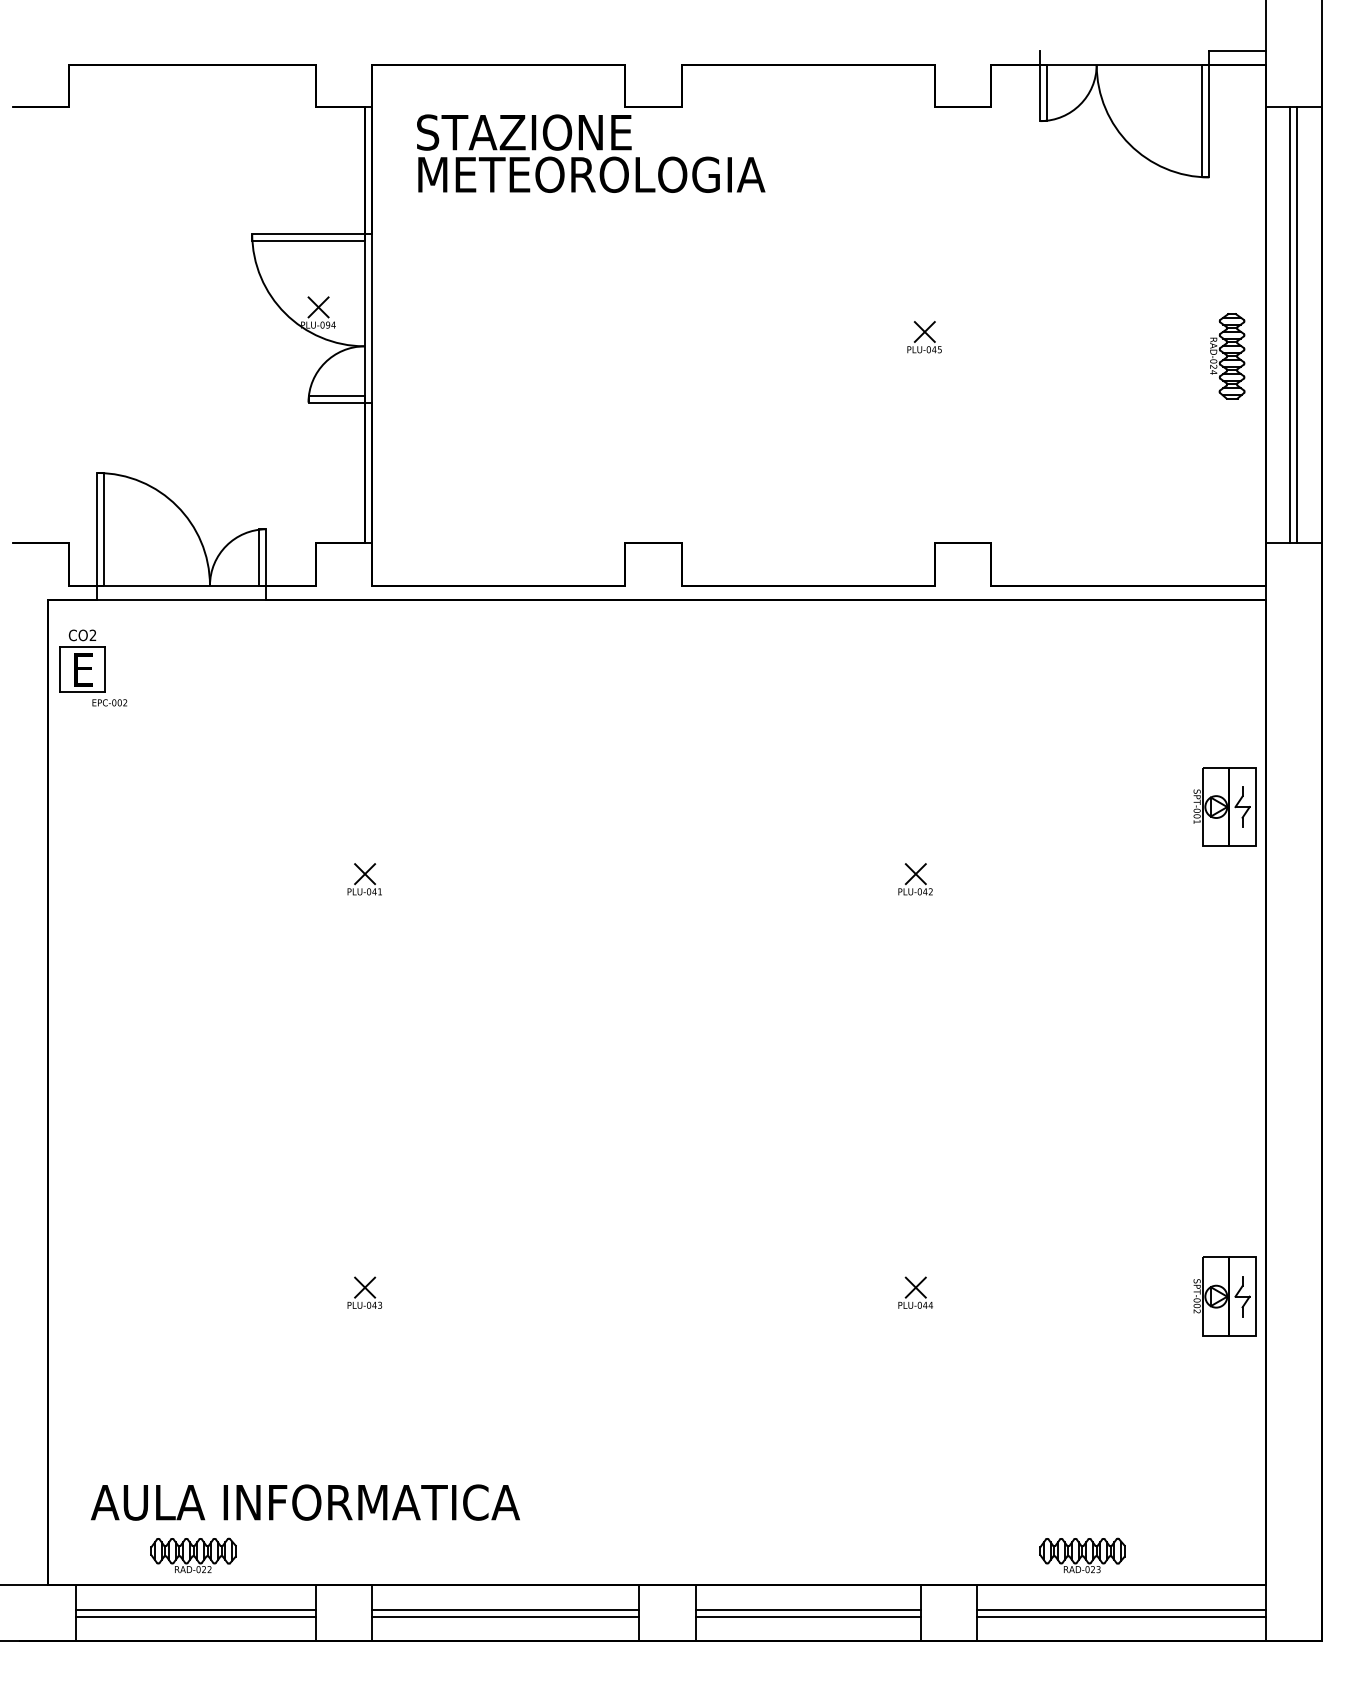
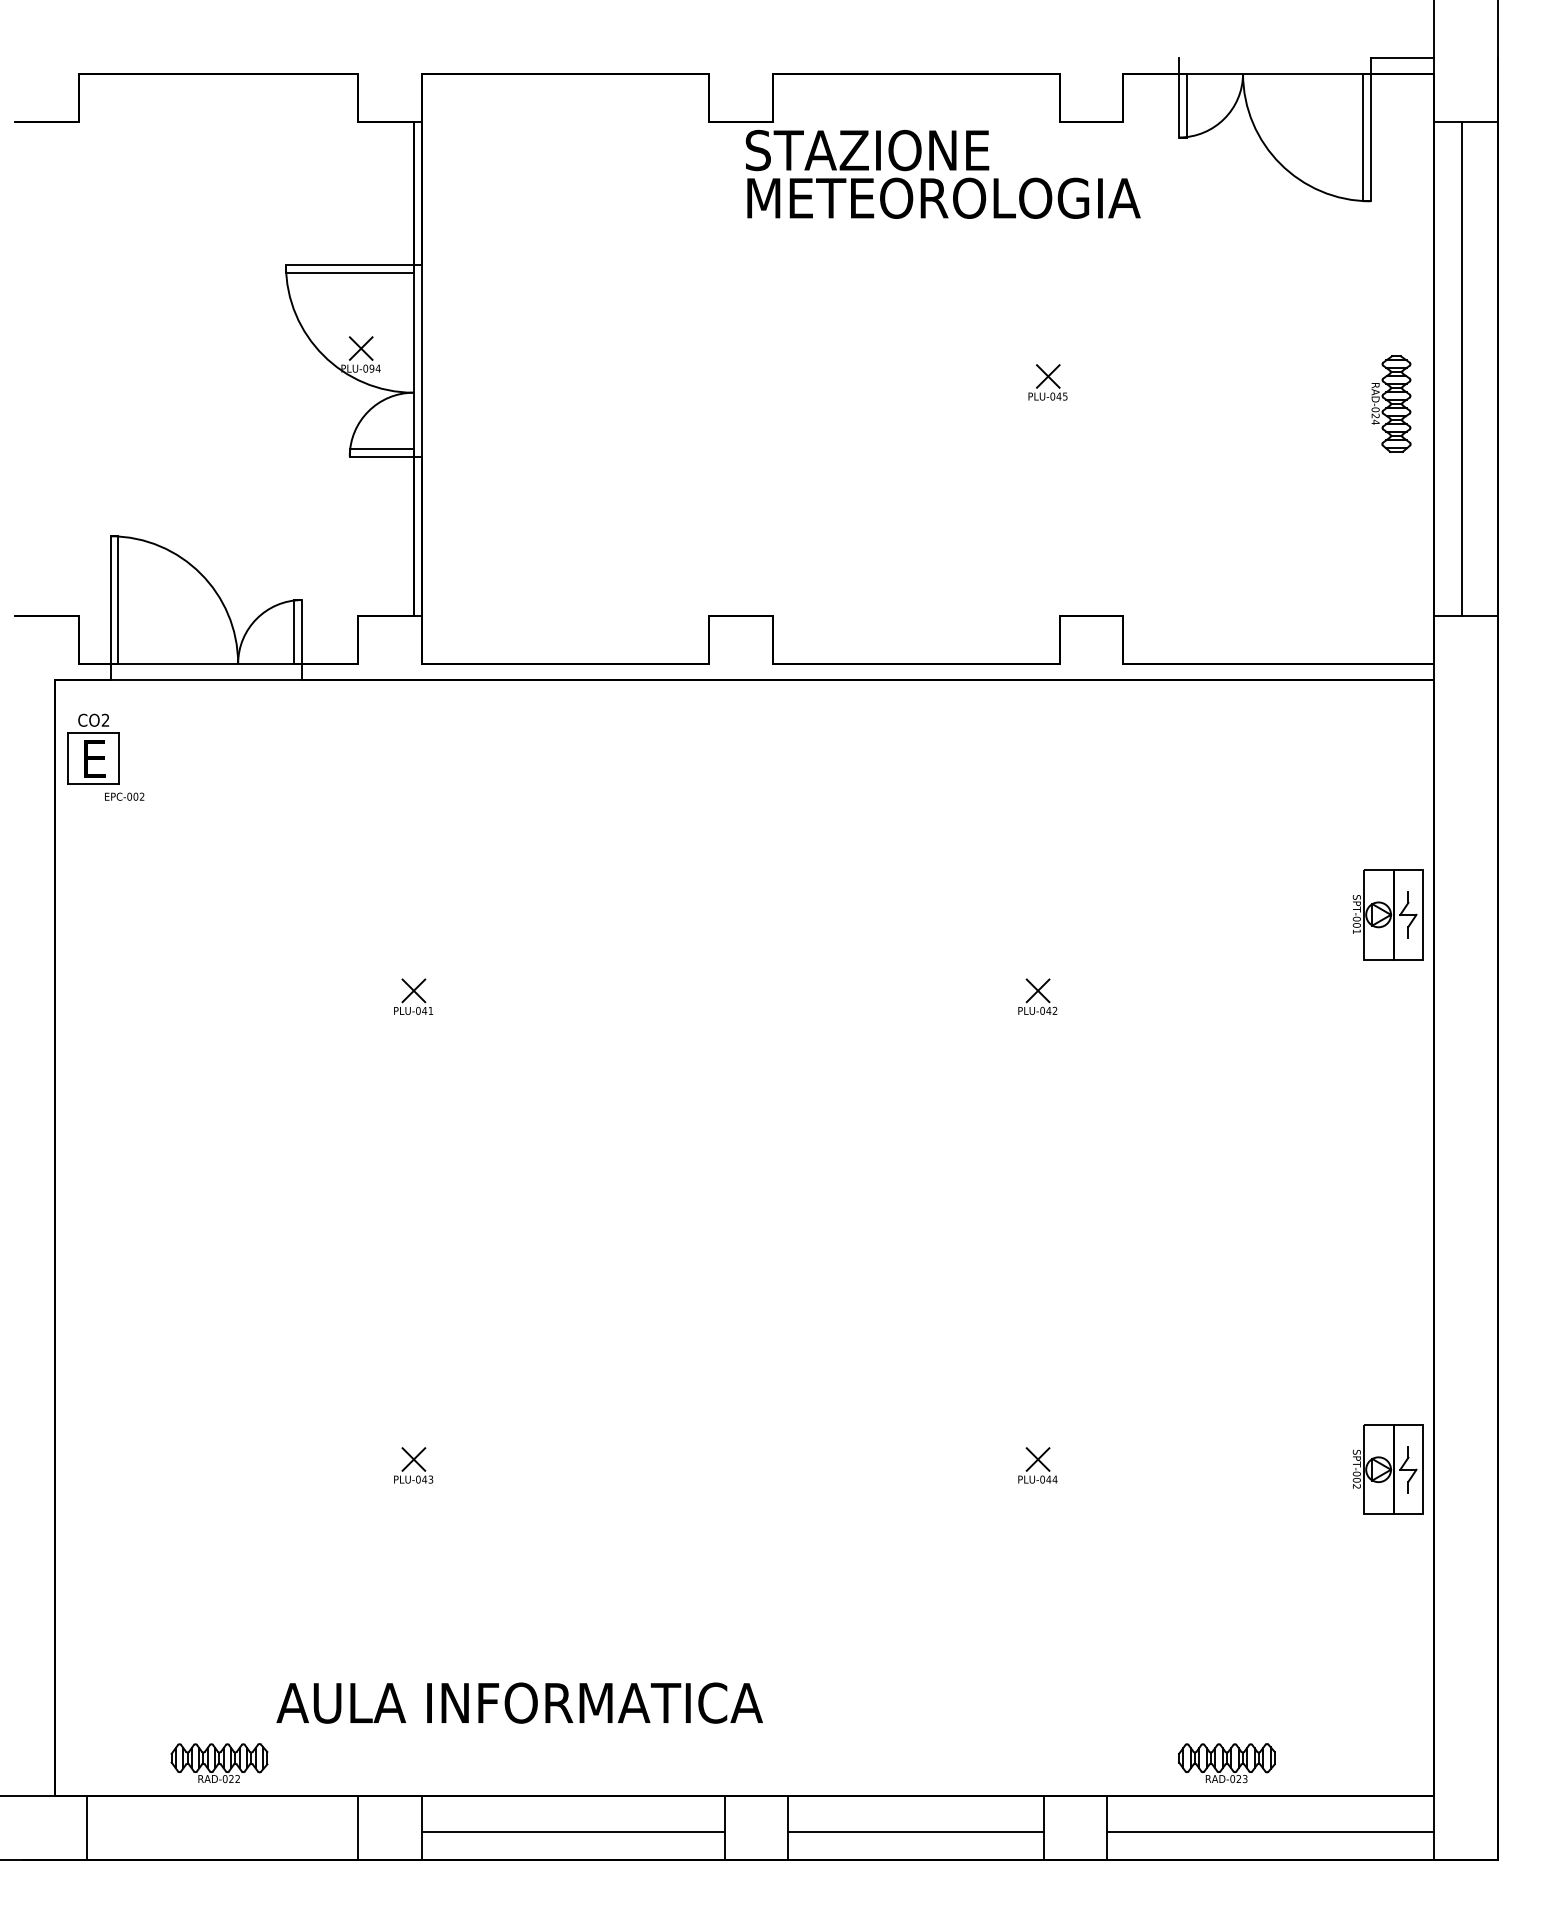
text: (591, 153) -> (943, 174), moved
line: (1297, 325) -> (1470, 369), removed
text: (305, 1502) -> (519, 1703), moved
line: (195, 1609) -> (221, 1824), removed
line: (505, 1609) -> (573, 1824), removed
line: (807, 1609) -> (915, 1824), removed
line: (1121, 1609) -> (1271, 1824), removed
line: (195, 1616) -> (221, 1832), removed

